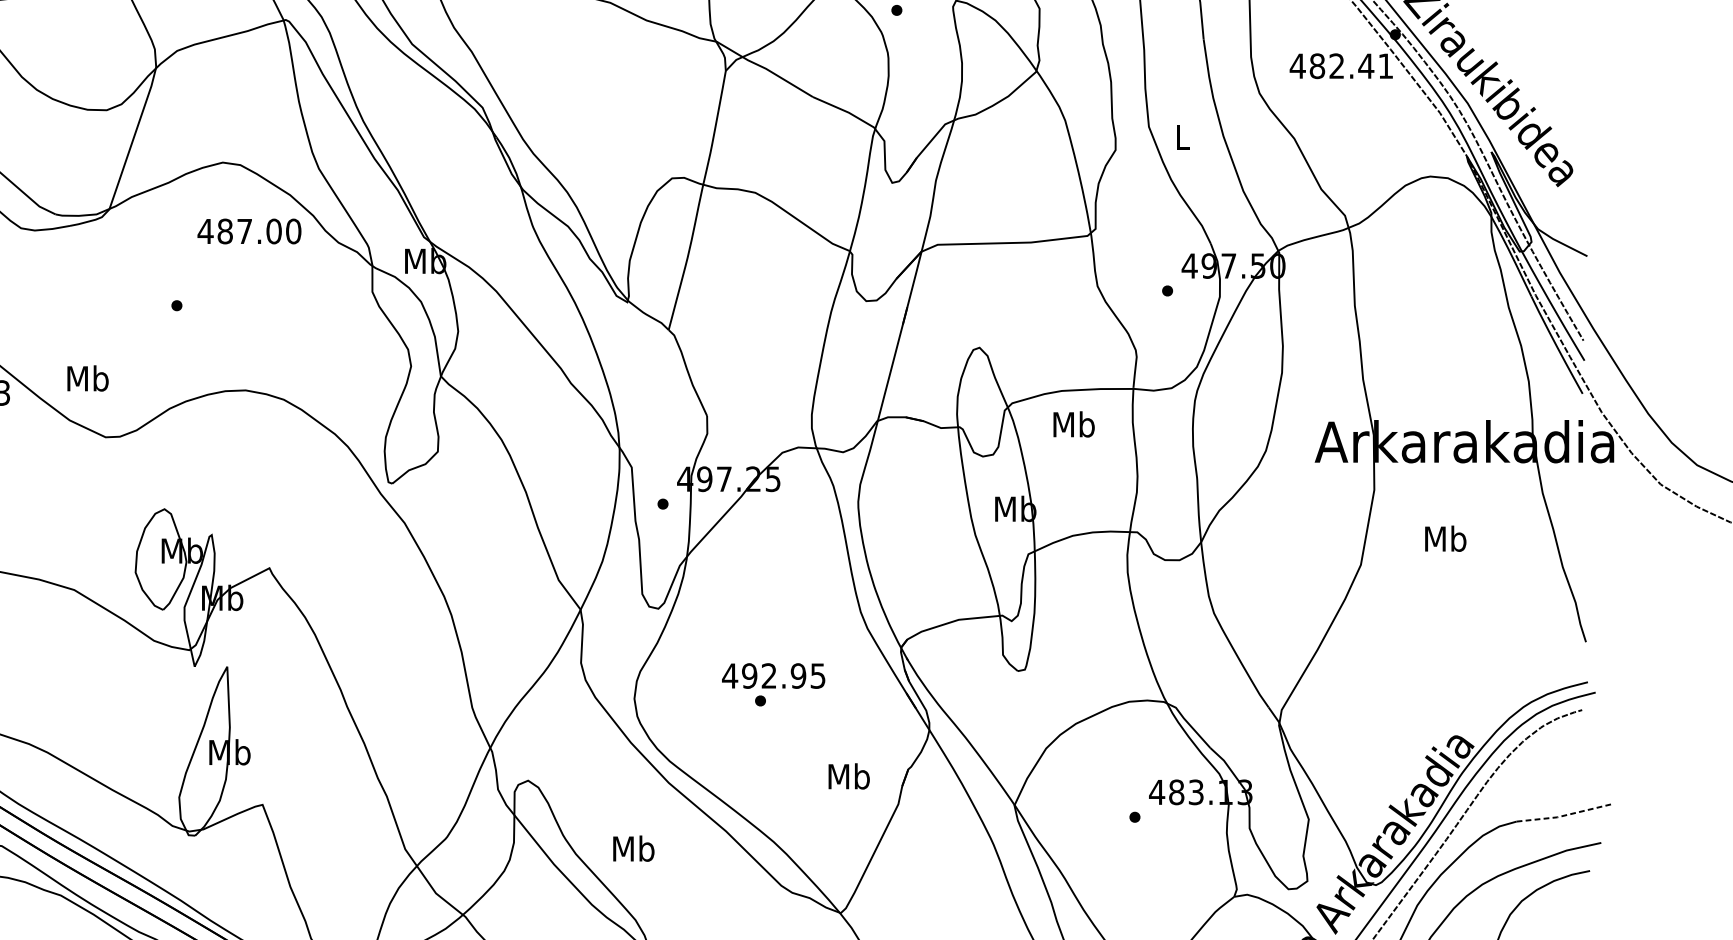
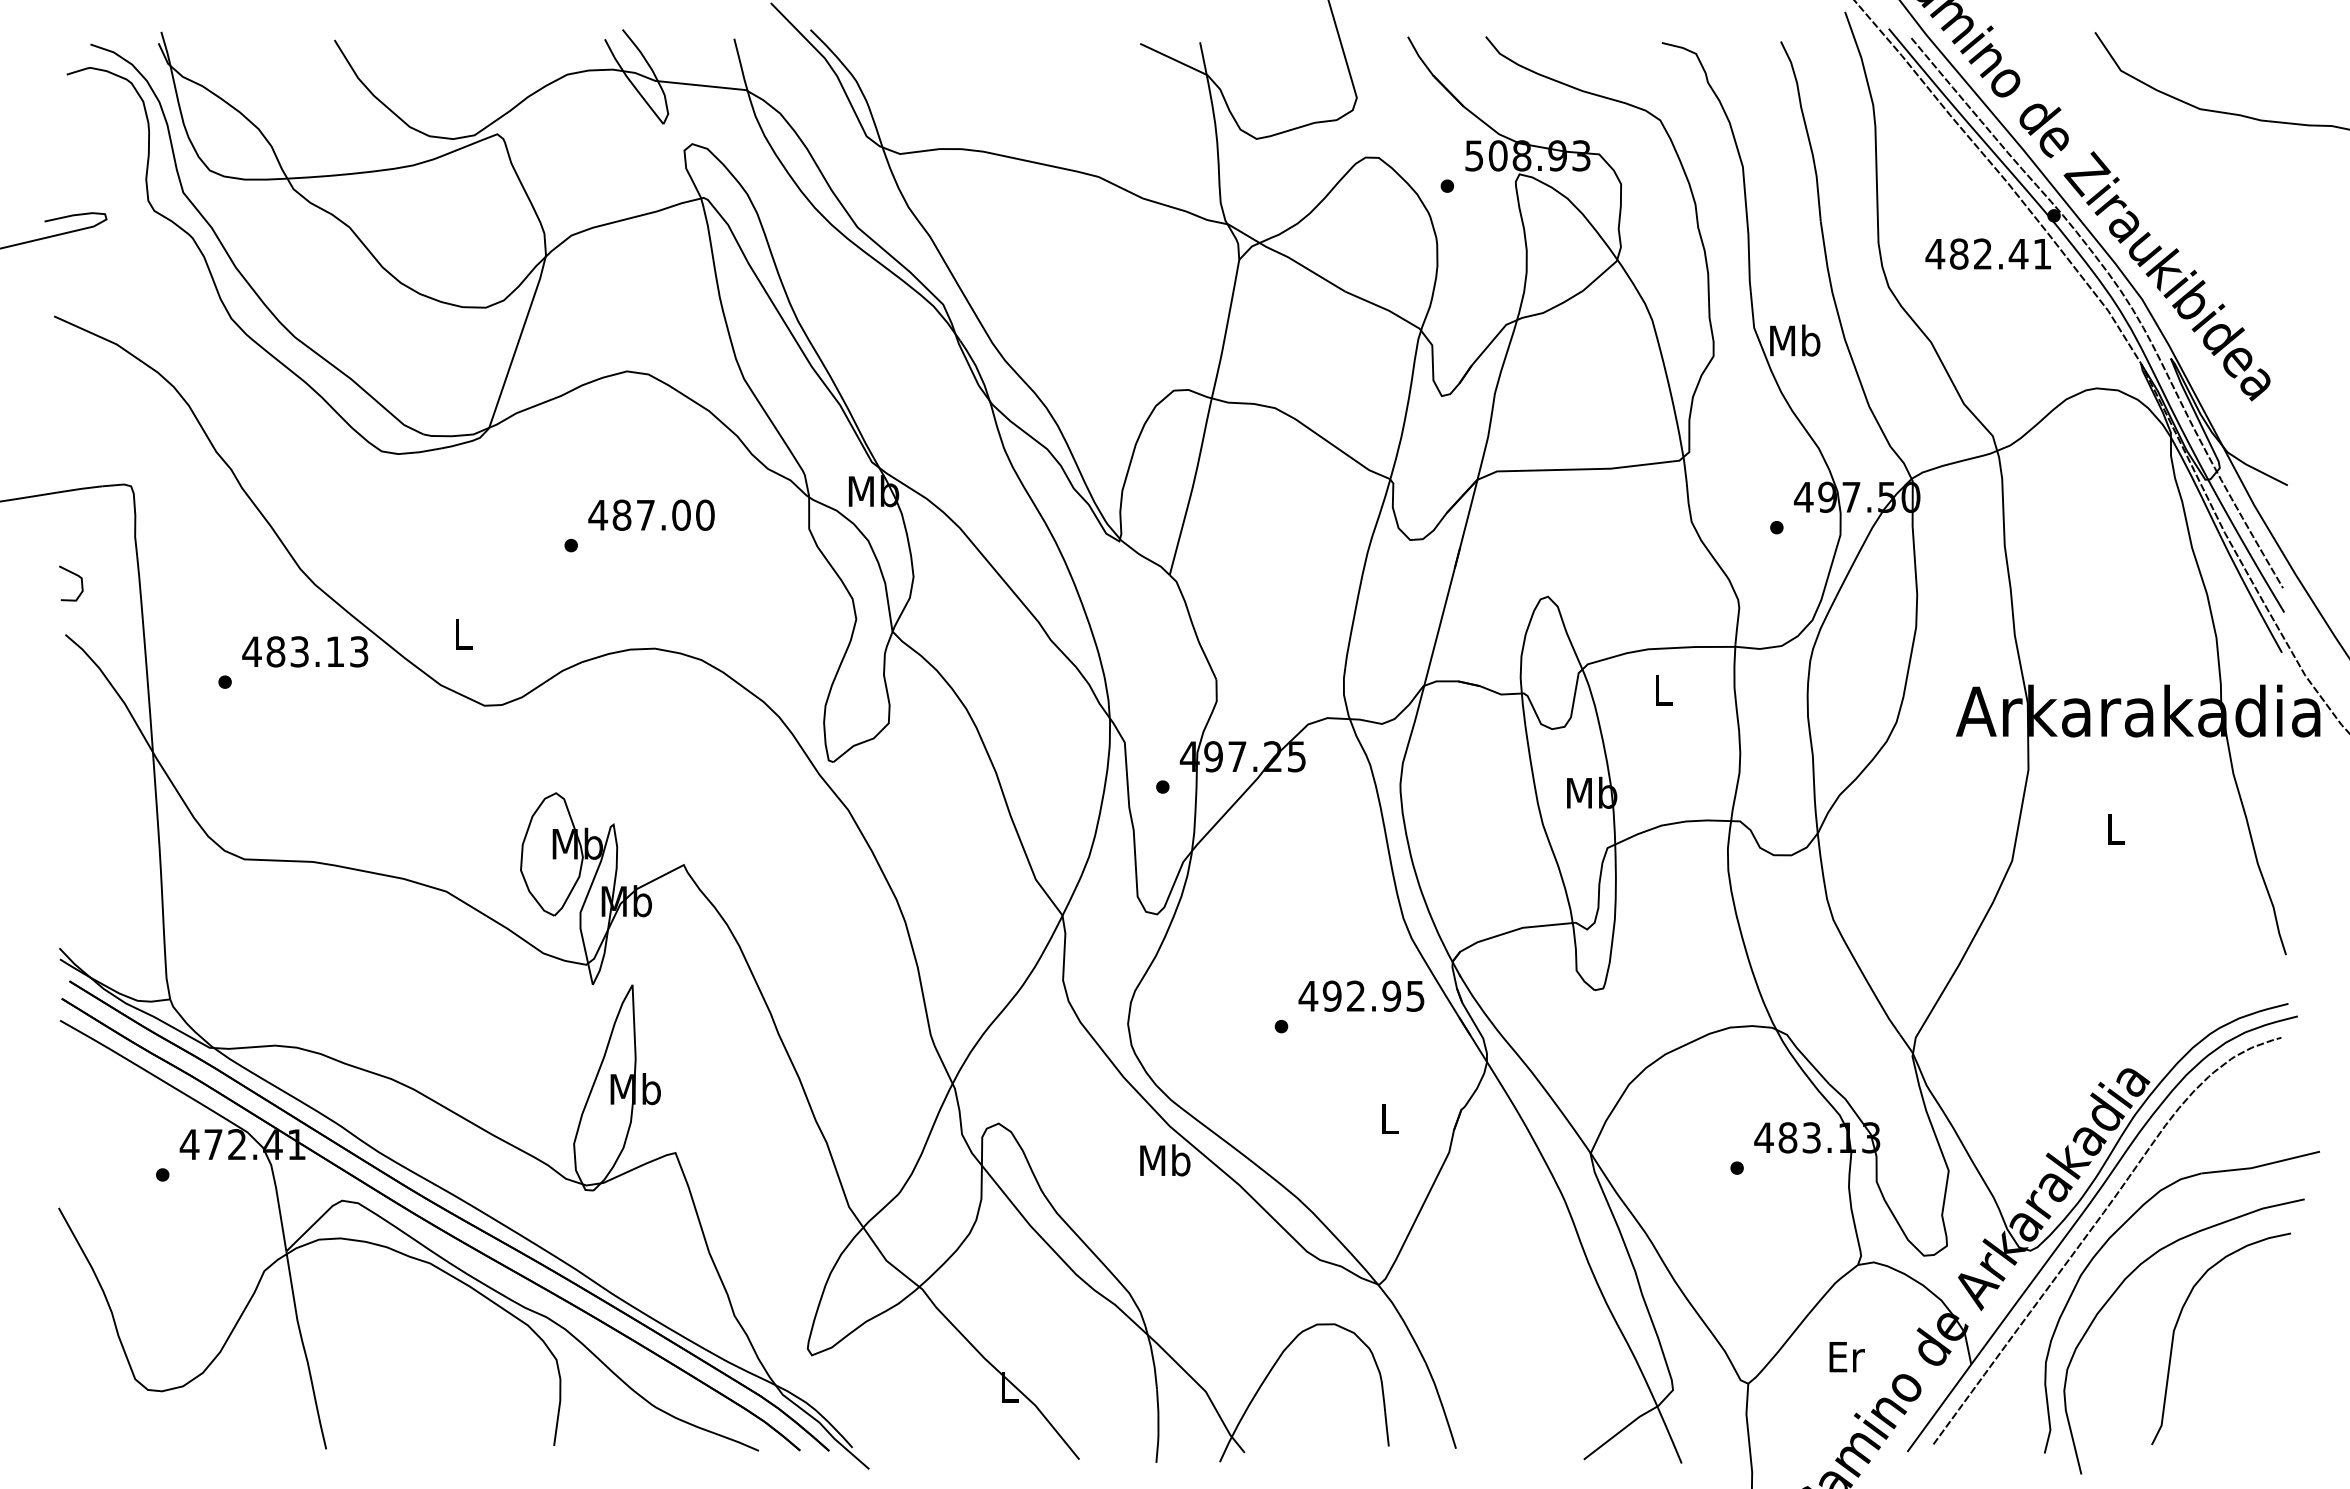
text: (1182, 137) -> (1795, 340), L -> Mb
text: (249, 230) -> (651, 514), moved
text: (88, 378) -> (463, 634), Mb -> L
text: (1074, 424) -> (1663, 690), Mb -> L
text: (1445, 539) -> (2115, 829), Mb -> L
text: (773, 675) -> (1361, 995), moved
text: (849, 776) -> (1389, 1118), Mb -> L
line: (1564, 815) -> (2260, 1165), dashed -> solid
text: (634, 848) -> (1165, 1160), moved

